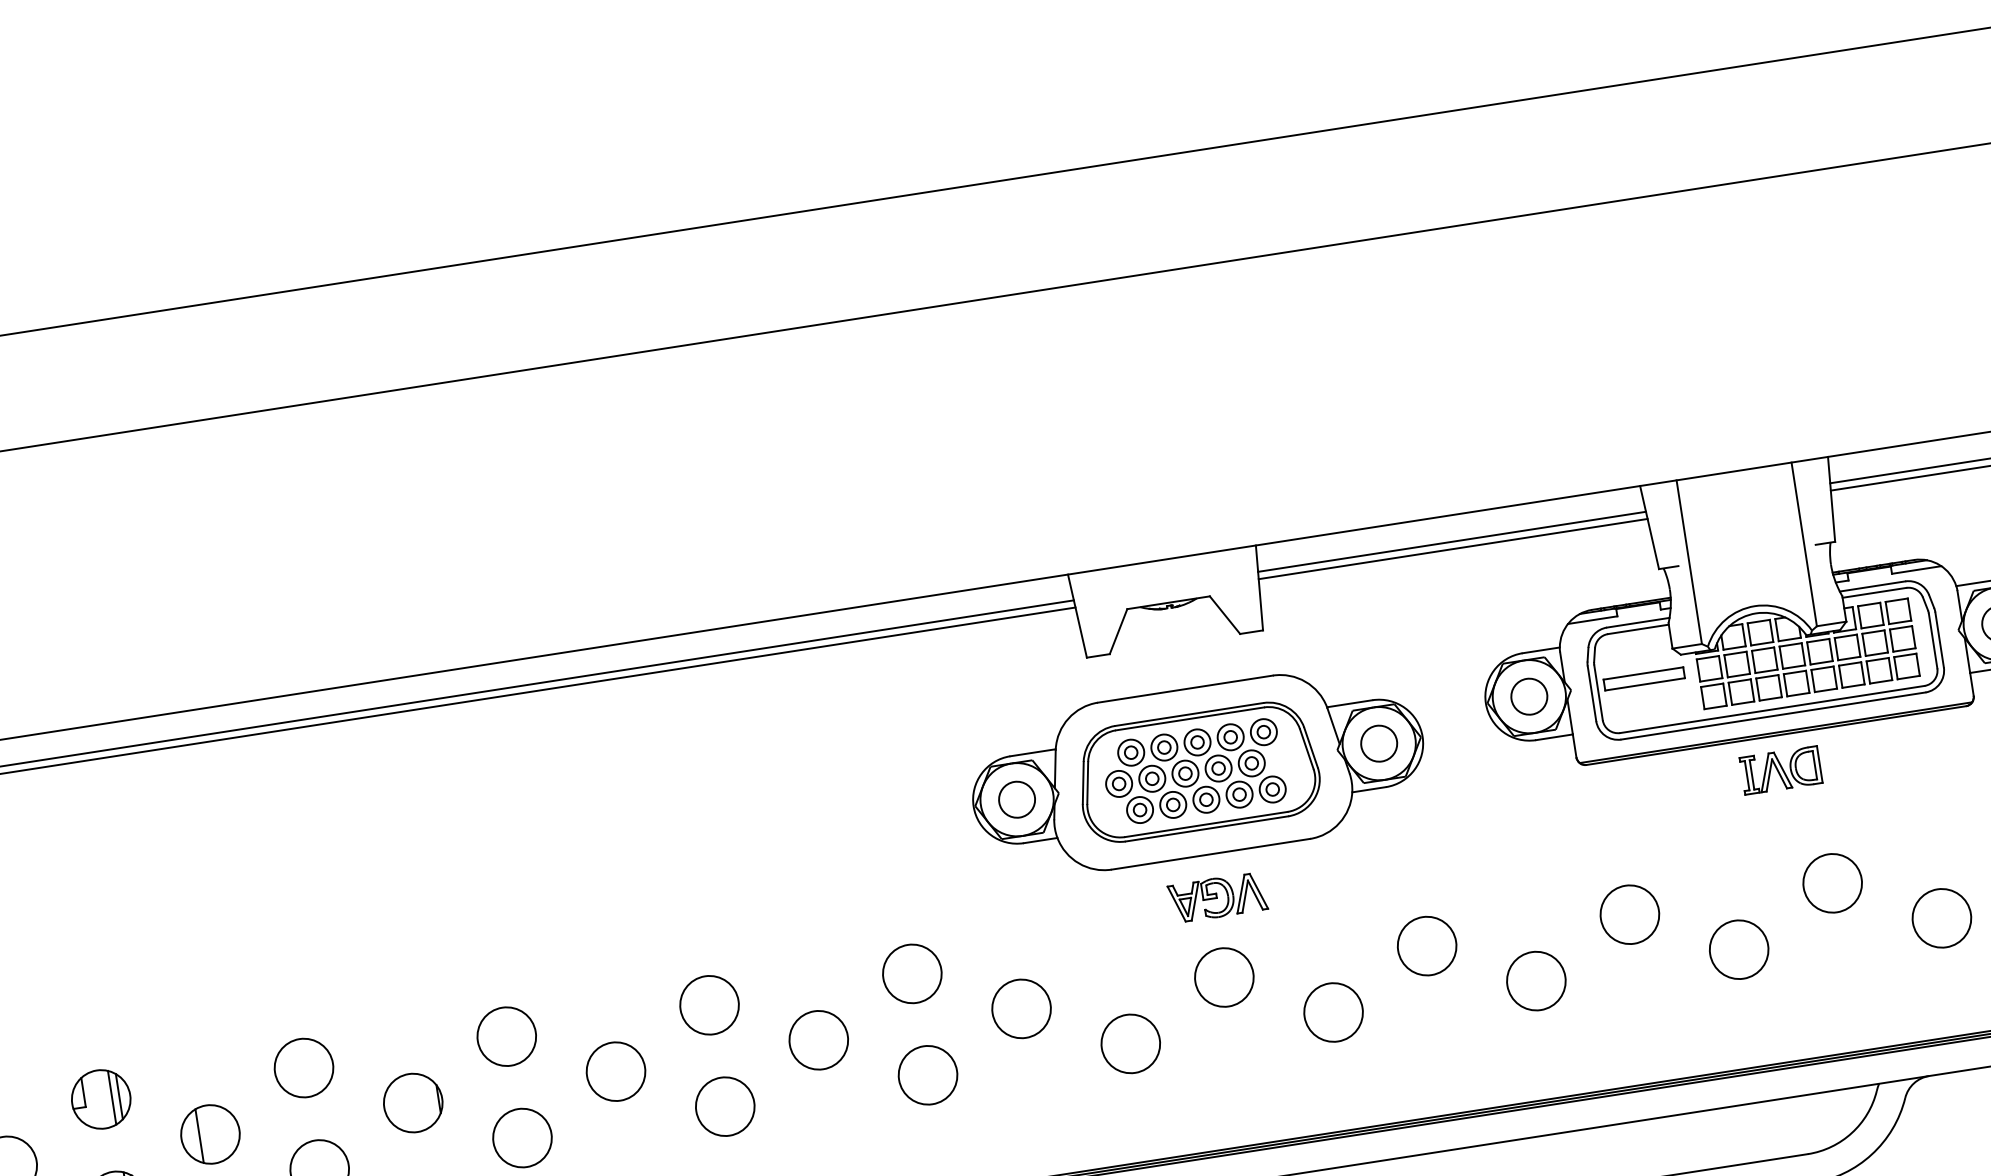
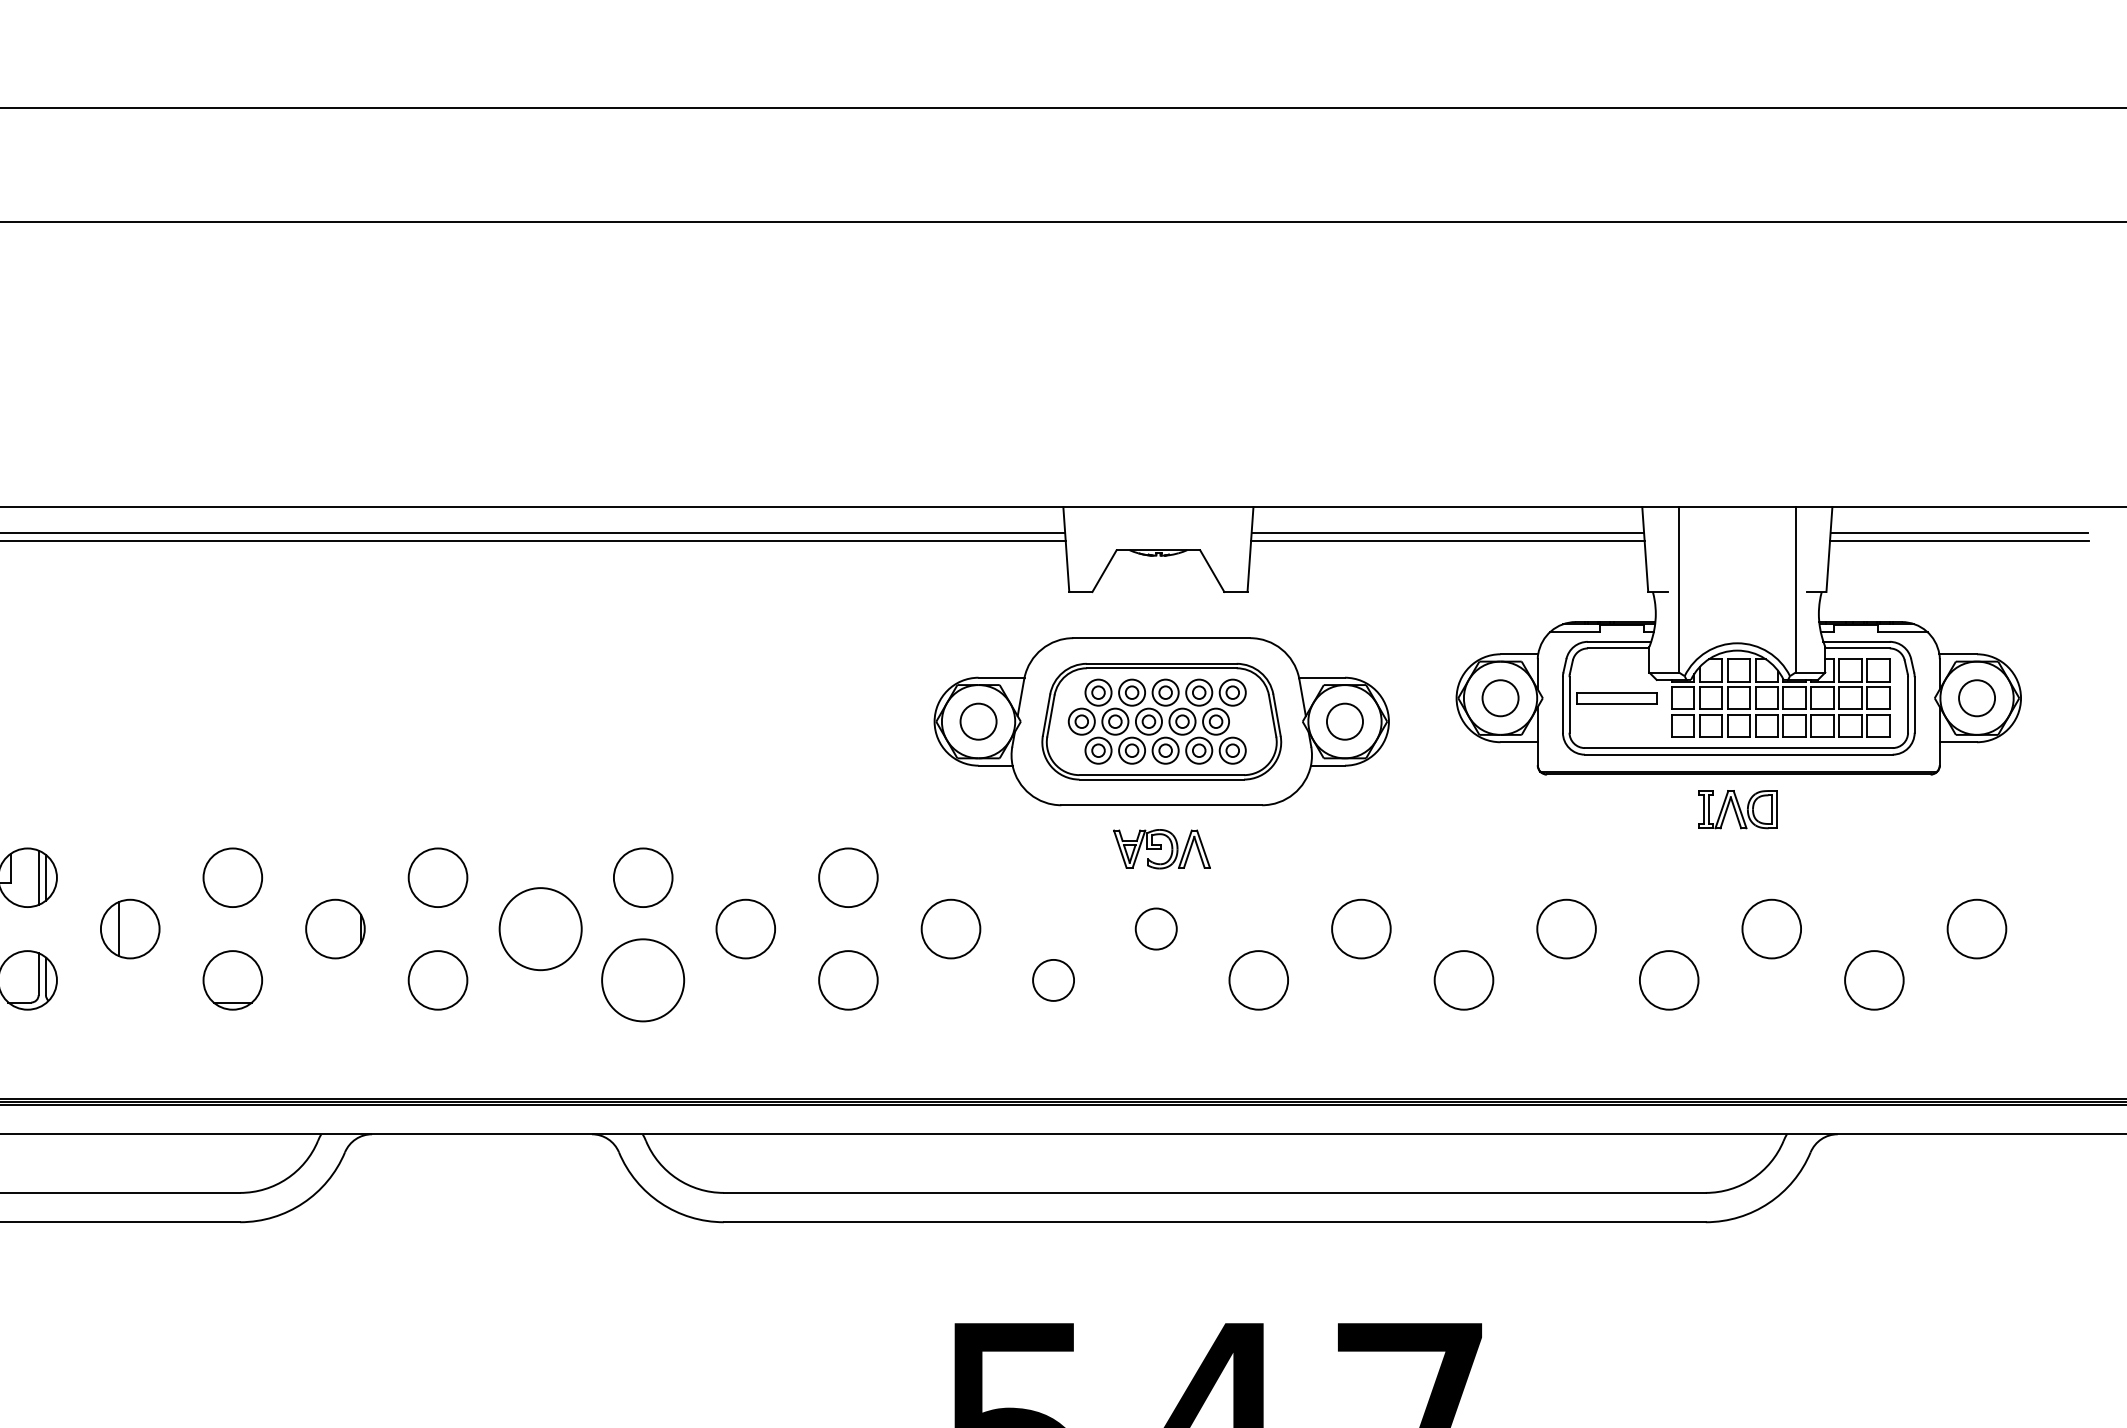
circle: (1224, 976) -> (1156, 928), size x0.7
circle: (1130, 1044) -> (1053, 980), size x0.7
circle: (615, 1071) -> (540, 928), size x1.4
circle: (725, 1106) -> (643, 980), size x1.4

